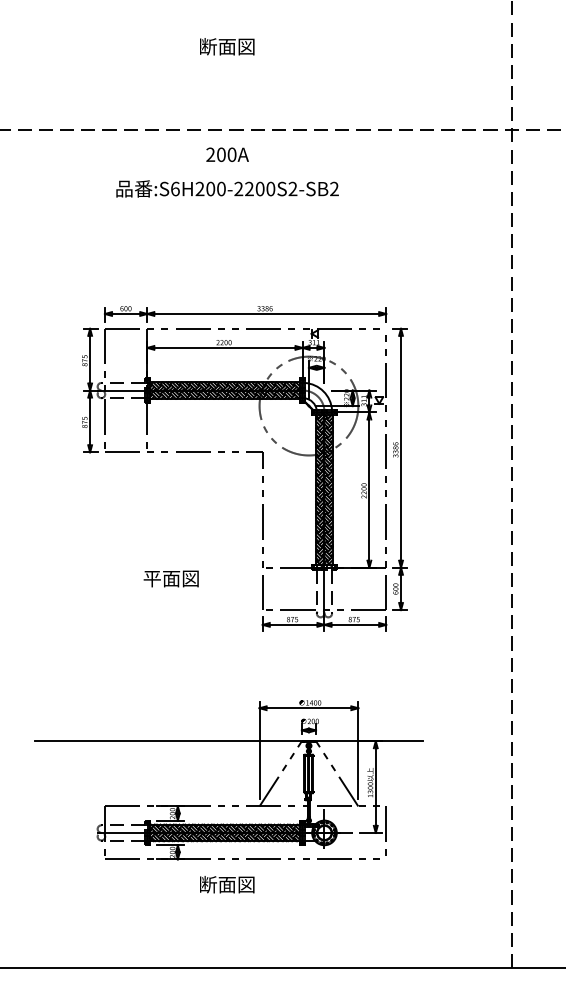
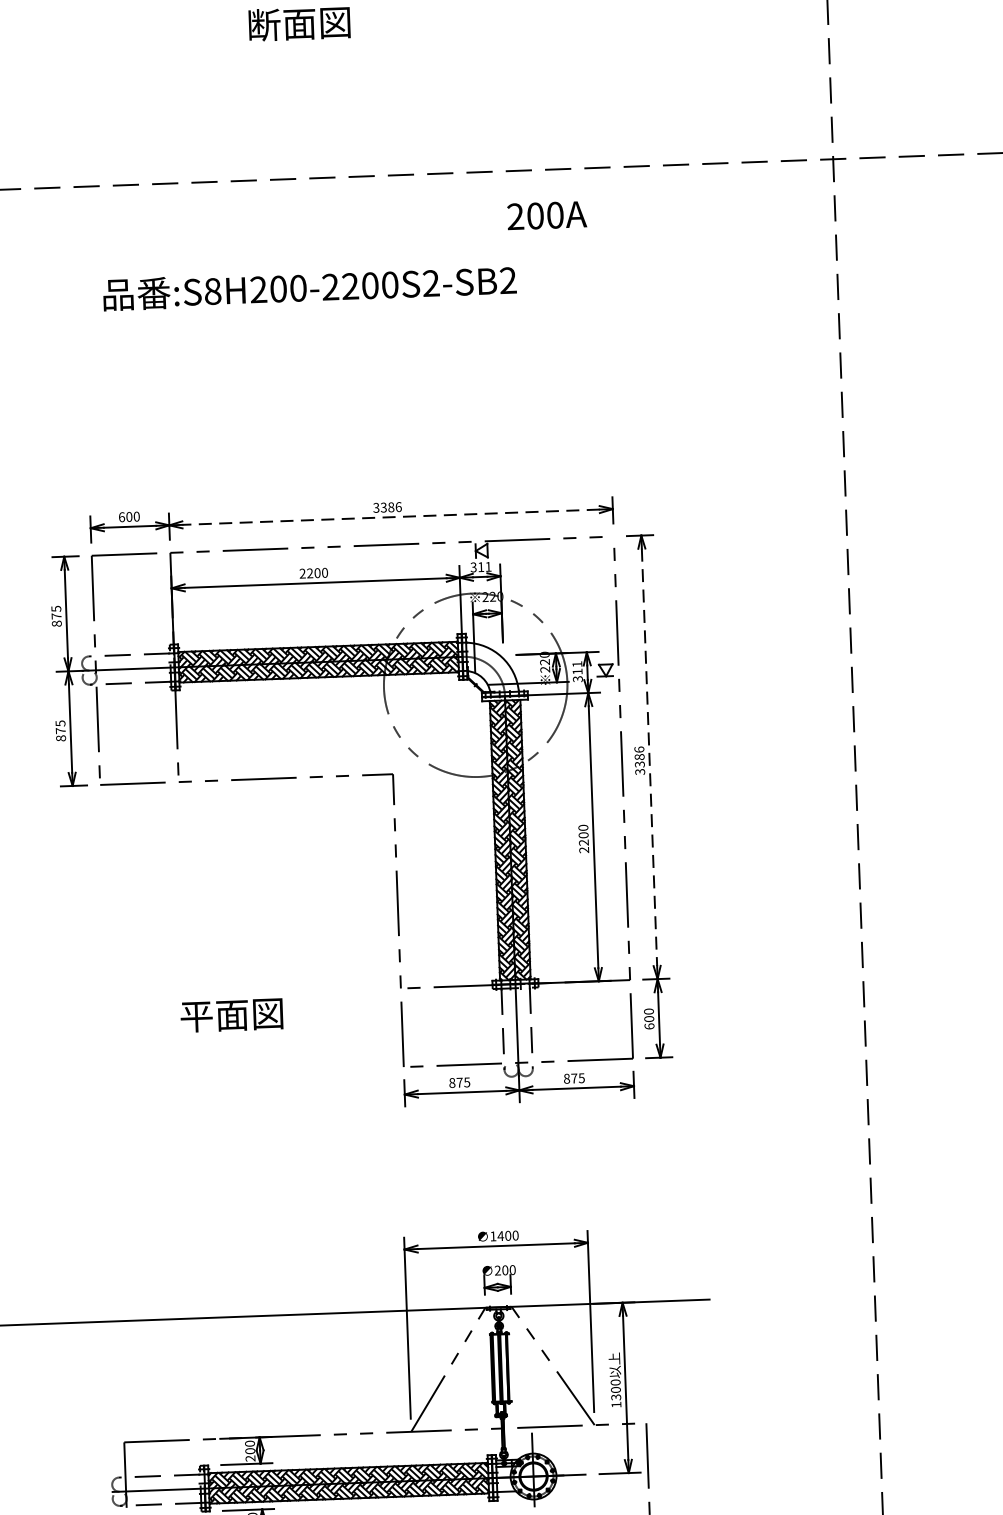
text: (227, 154) -> (546, 215), moved
text: (175, 188) -> (213, 290), :S6H200-2200S2-SB2 -> :S8H200-2200S2-SB2
line: (266, 313) -> (390, 516), solid -> dashed
line: (401, 448) -> (650, 757), solid -> dashed

